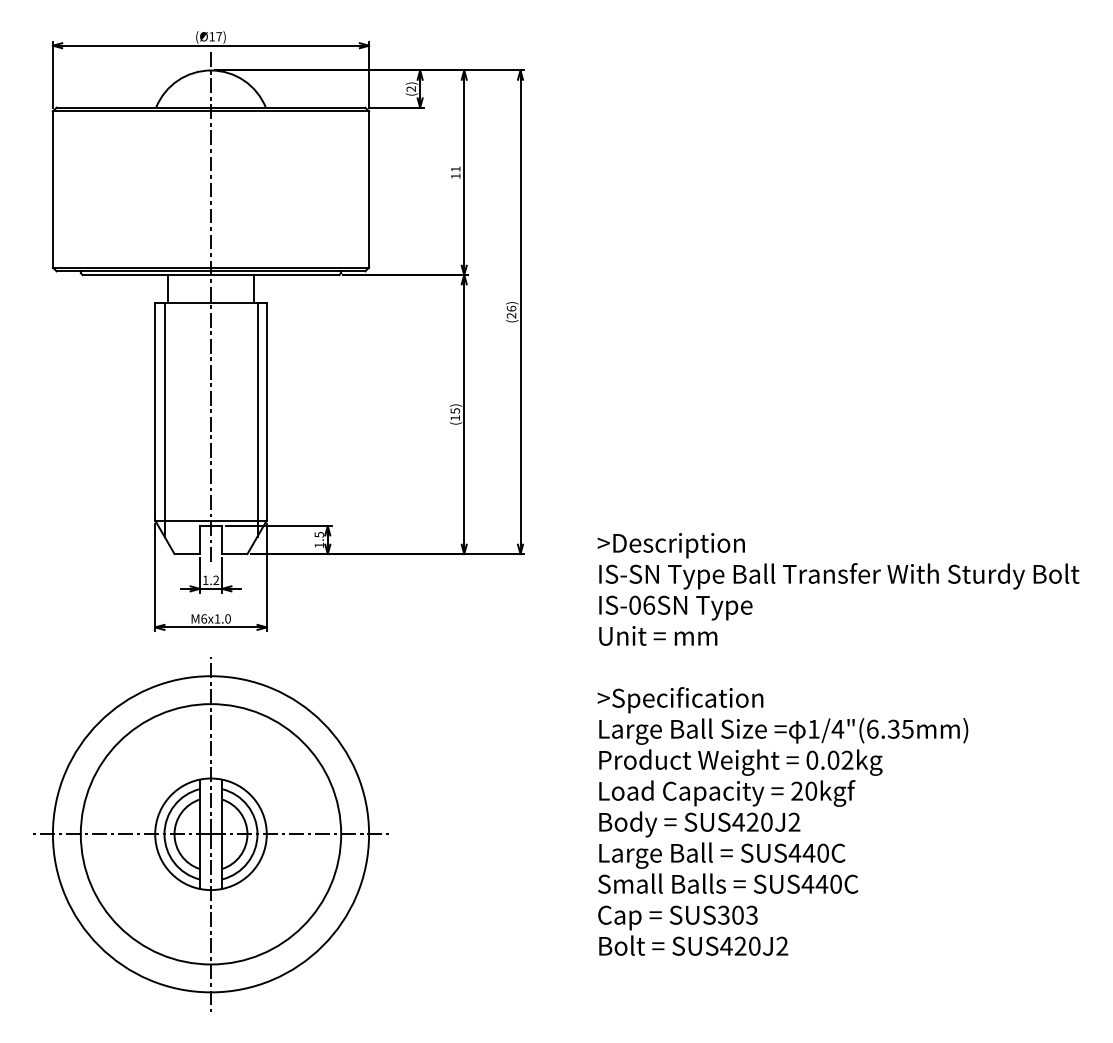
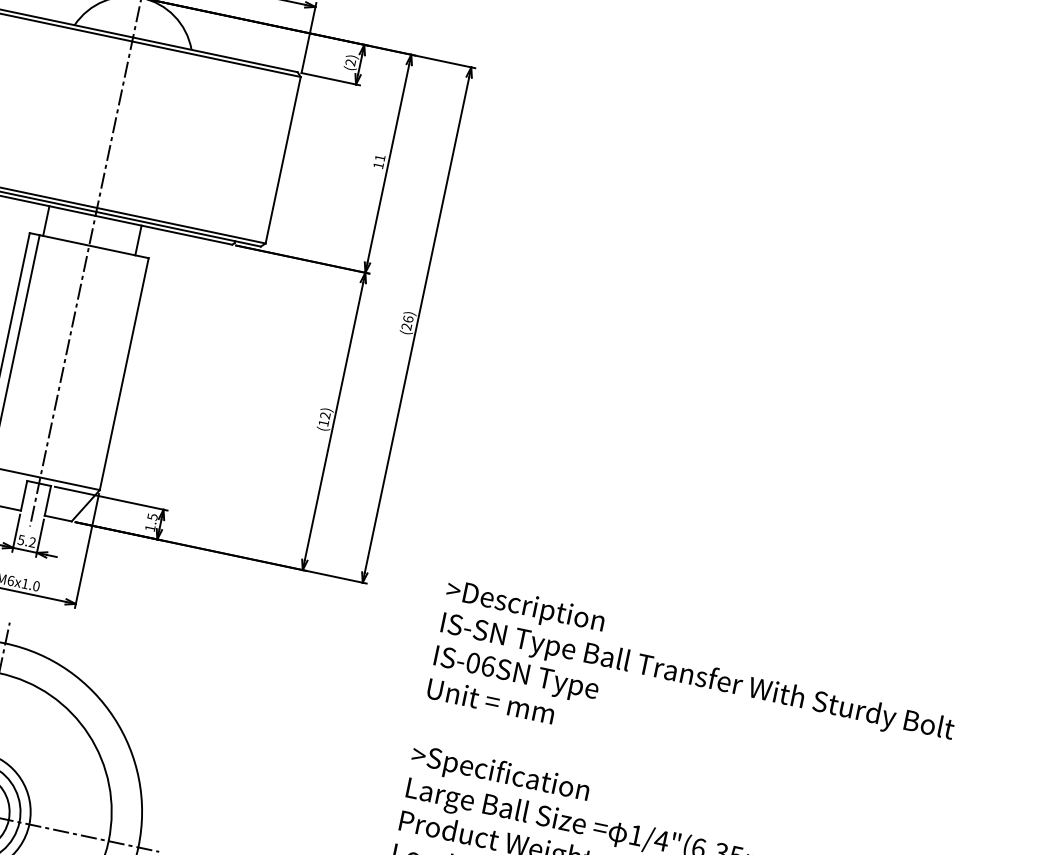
text: (455, 410) -> (325, 415), (15) -> (12)
line: (257, 419) -> (112, 380), removed
text: (205, 580) -> (21, 540), 1.2 -> 5.2

